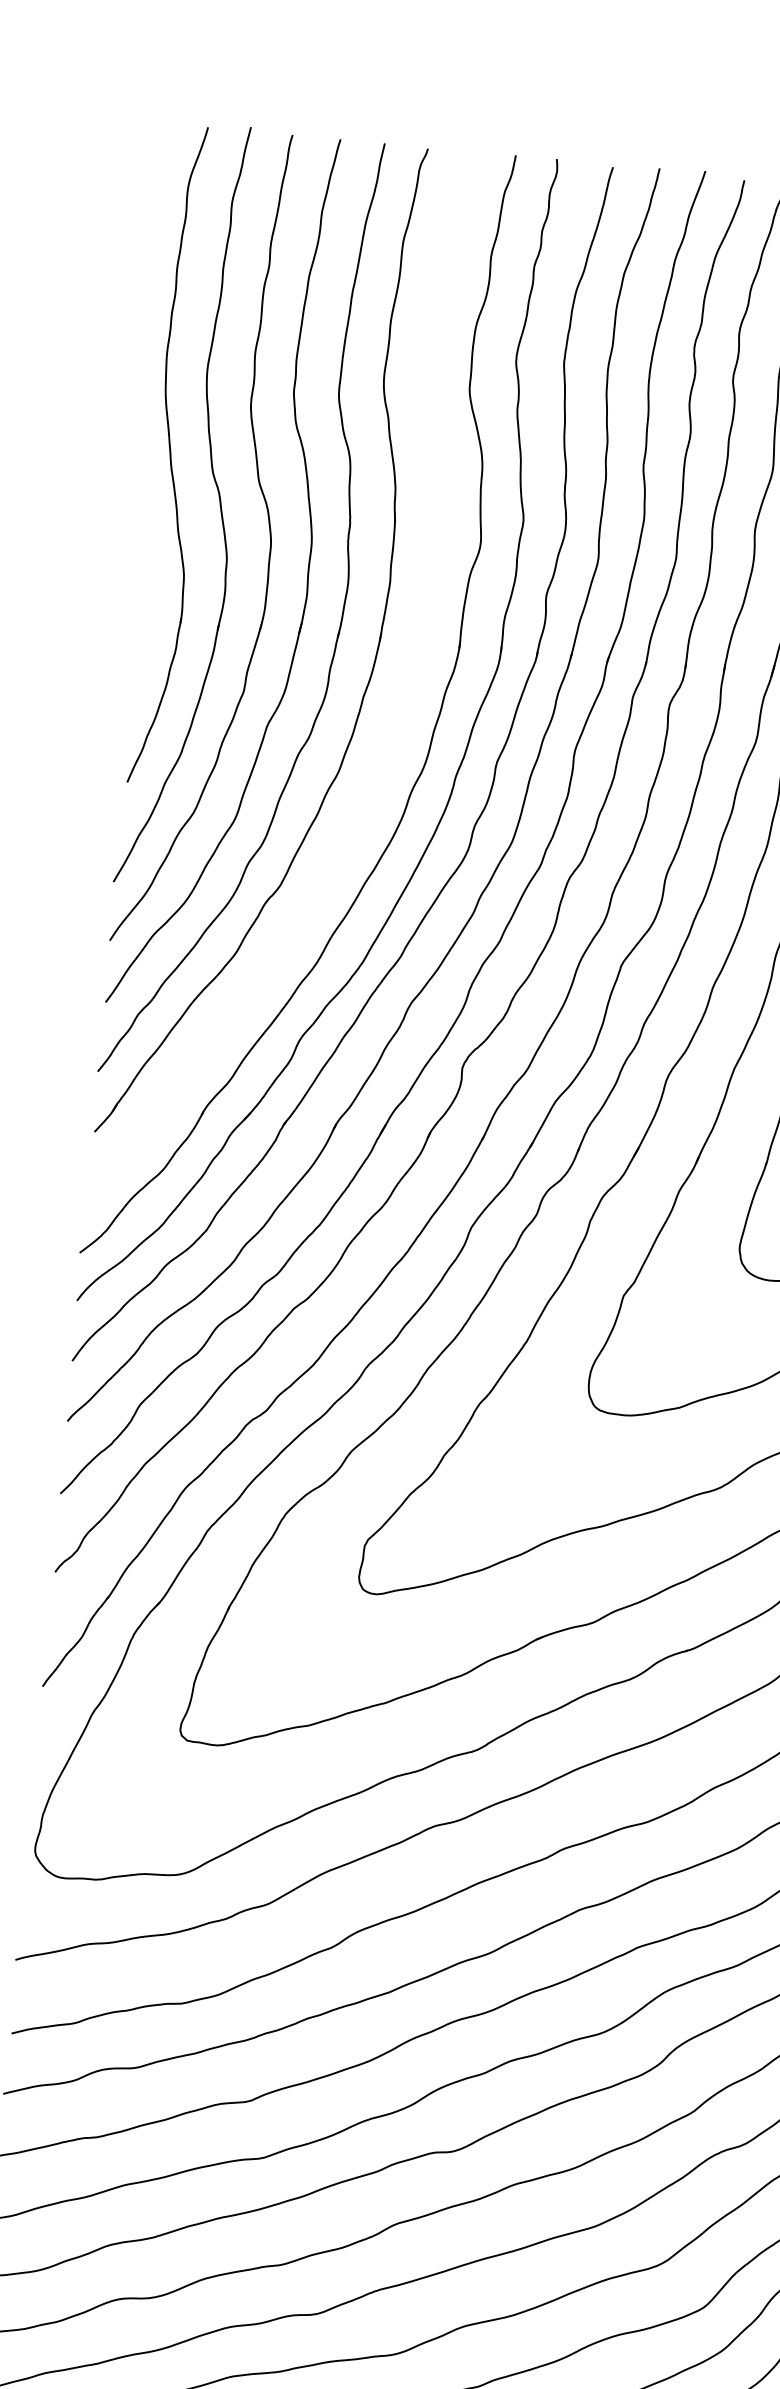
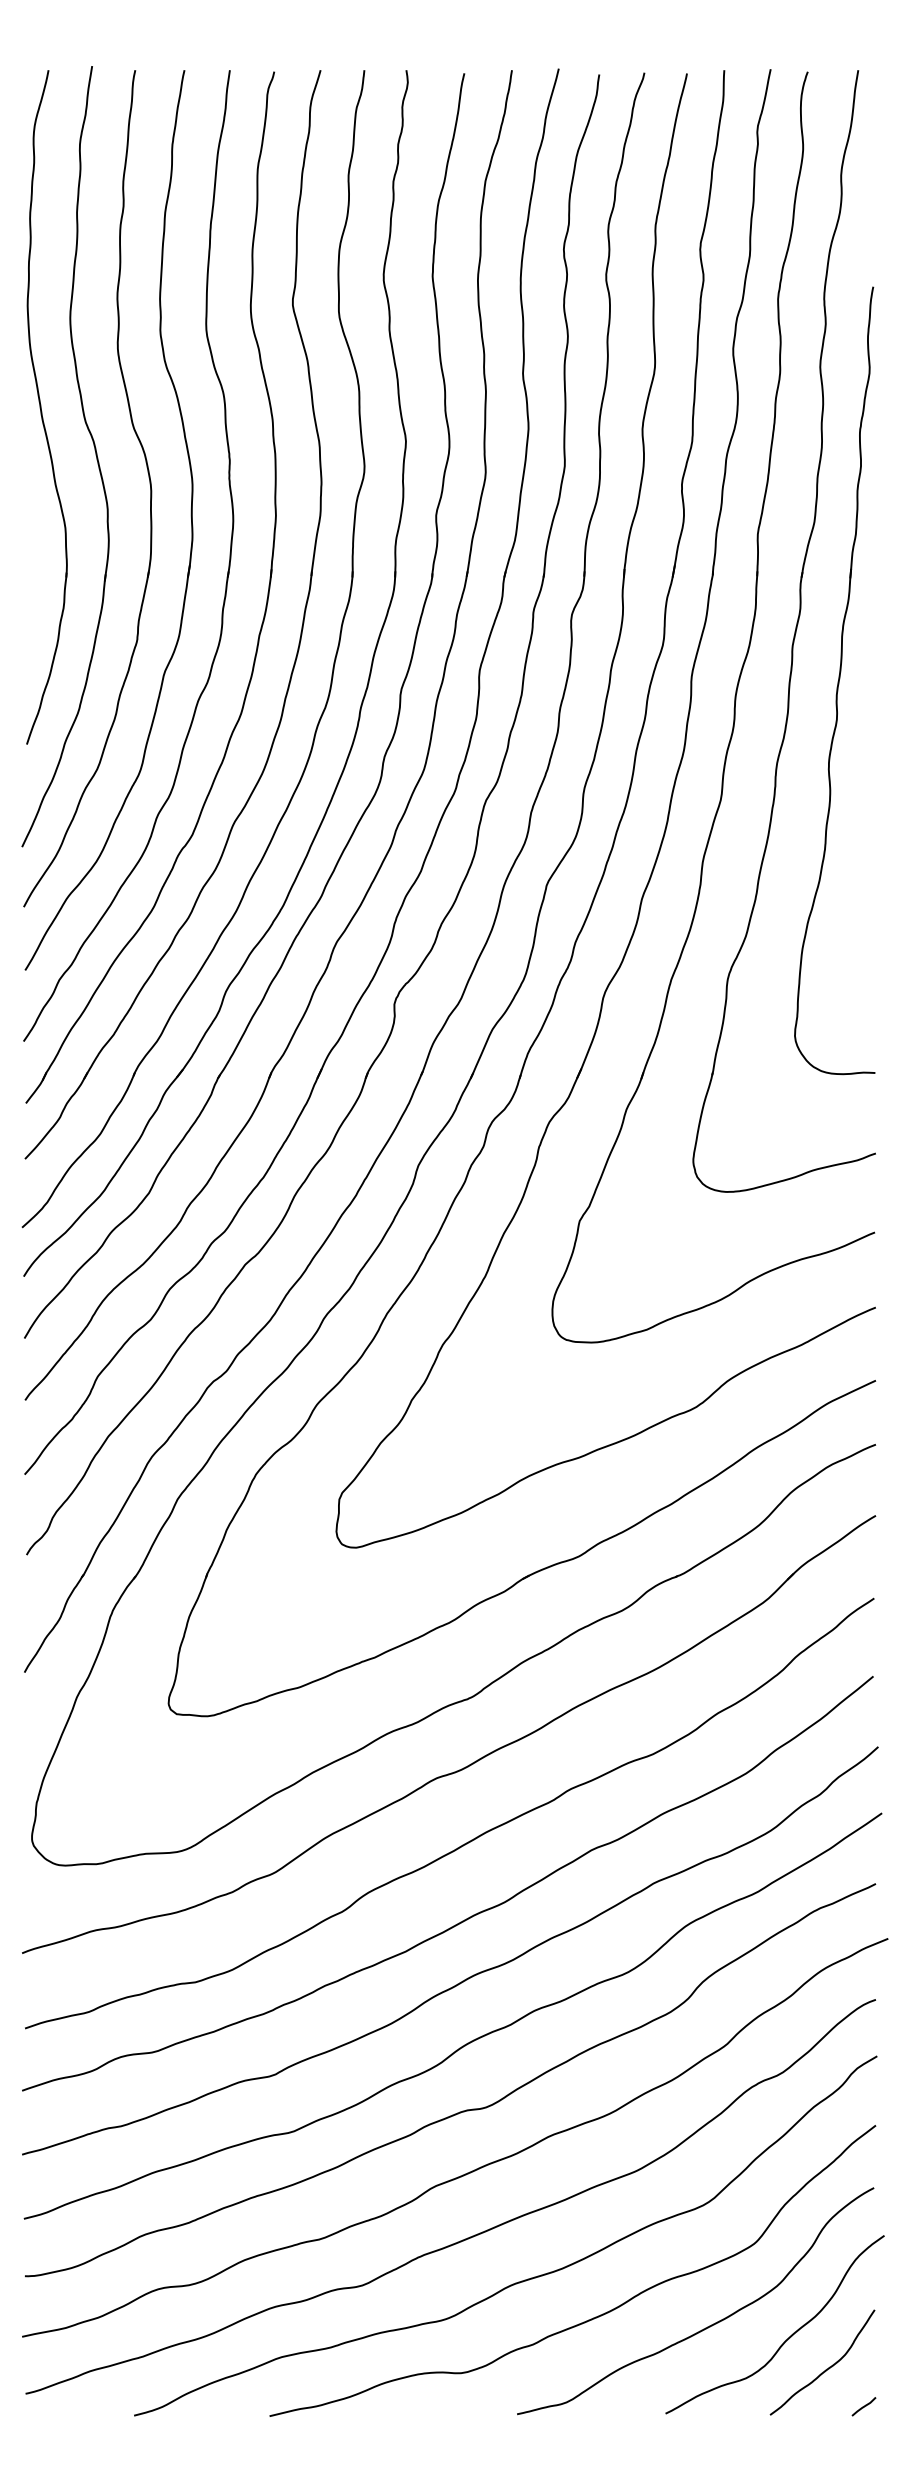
part: (402, 702) -> (299, 637), added

